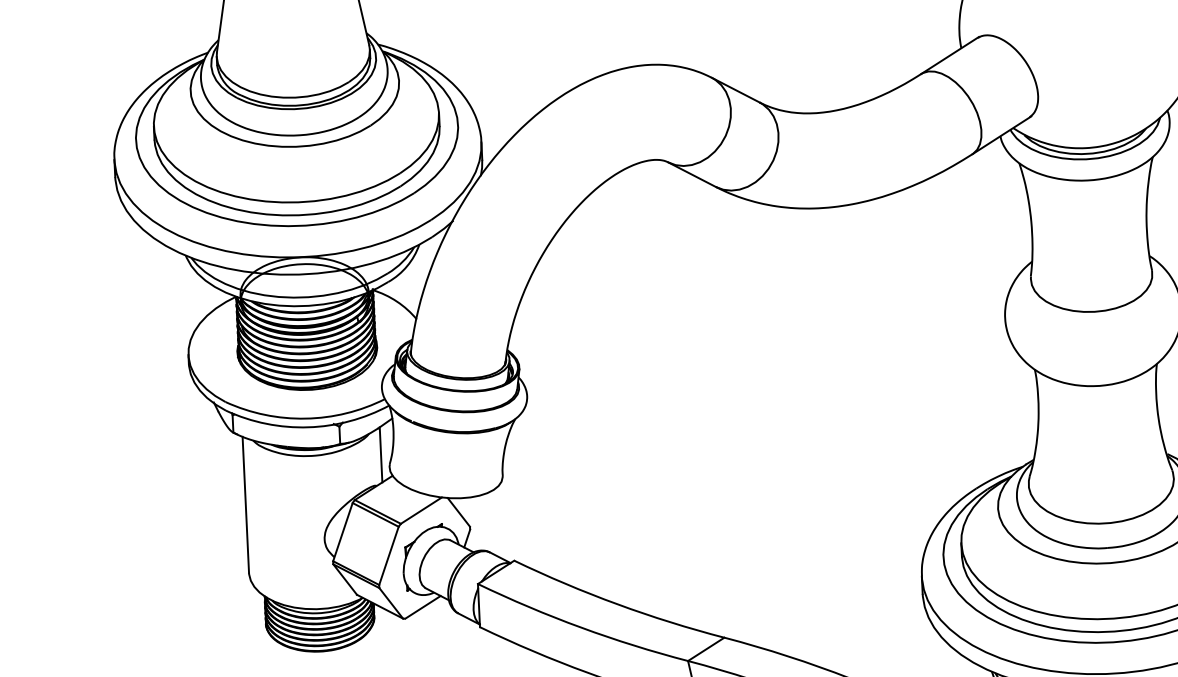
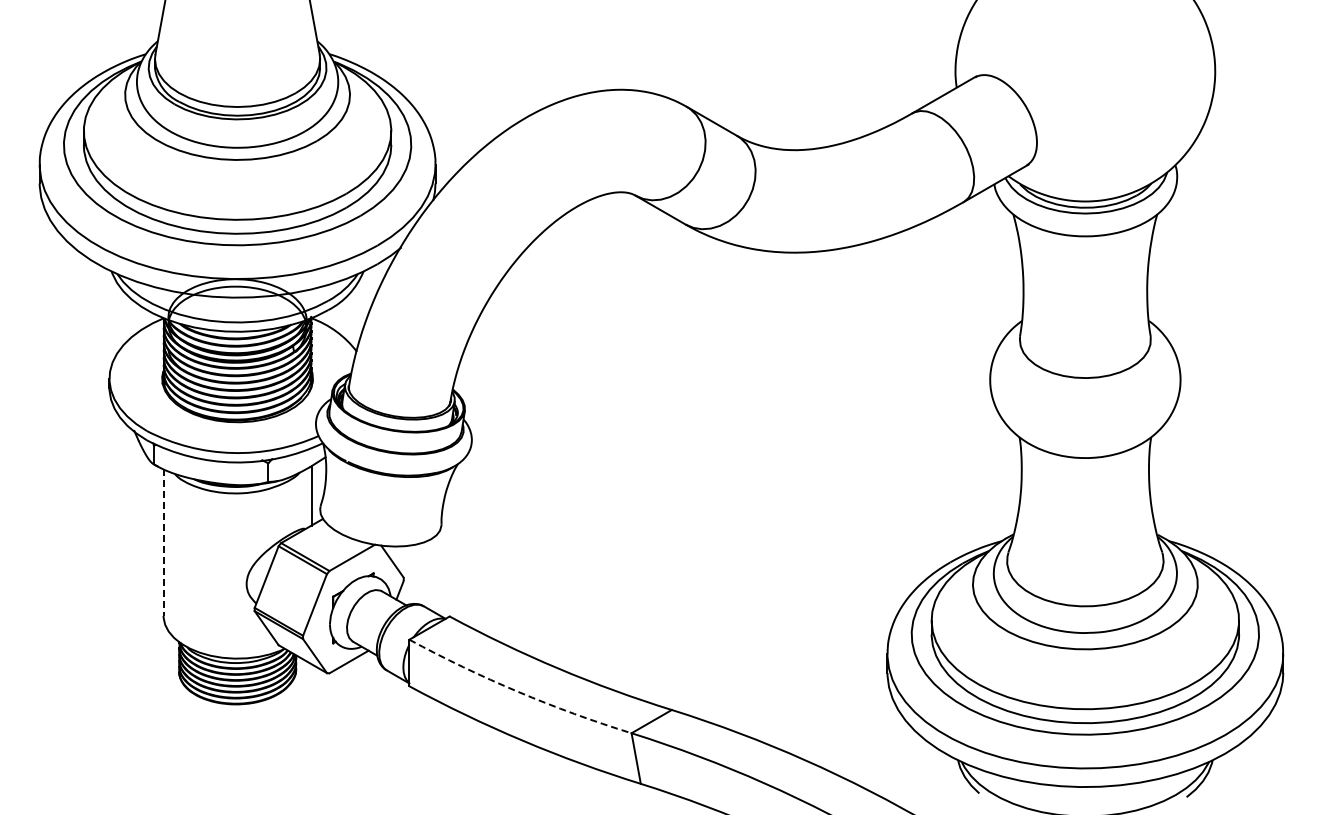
line: (245, 505) -> (163, 543), solid -> dashed
arc: (581, 627) -> (518, 691), solid -> dashed

